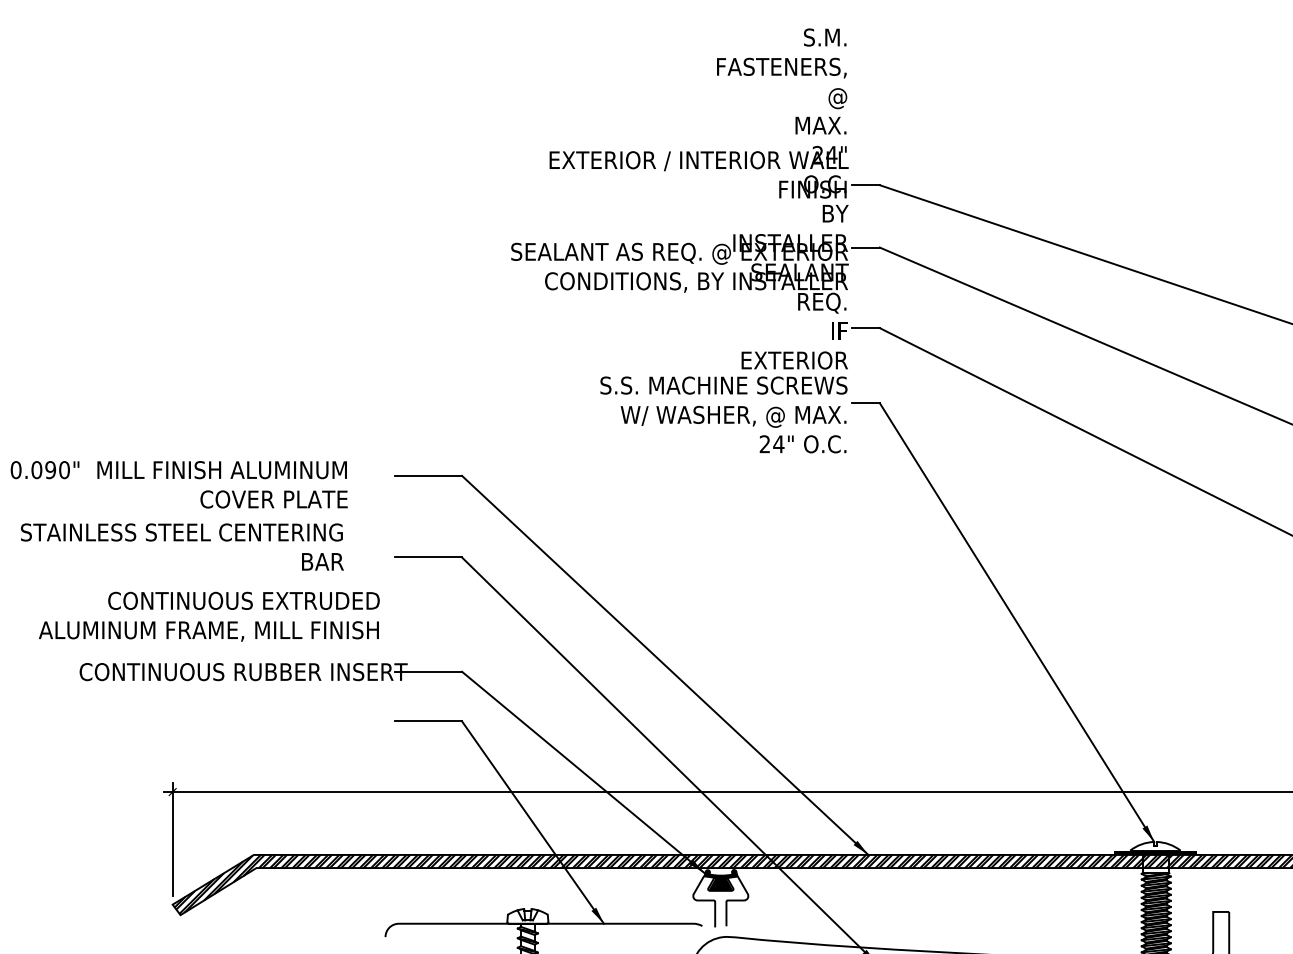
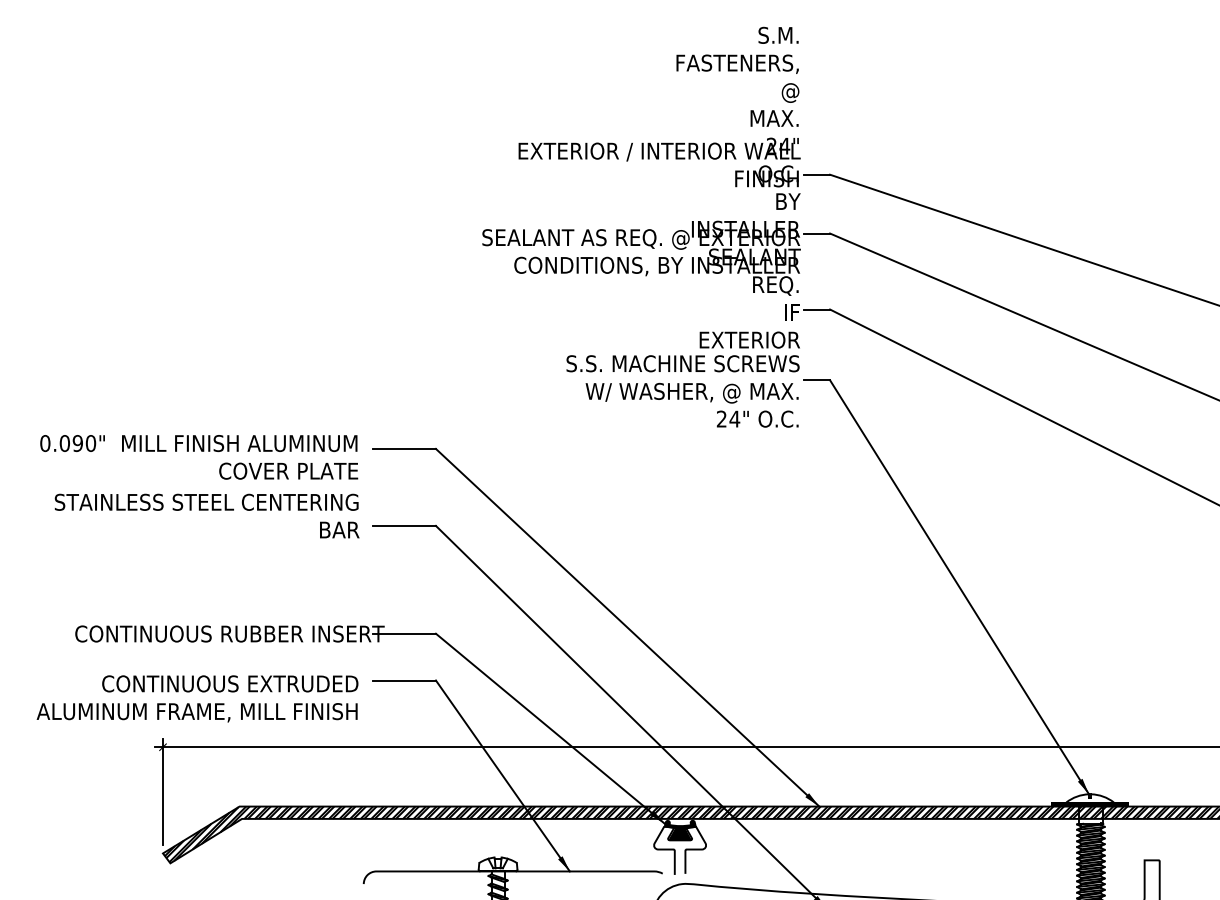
text: (179, 484) -> (199, 457), moved
text: (181, 546) -> (206, 515), moved
text: (209, 616) -> (197, 698), moved

